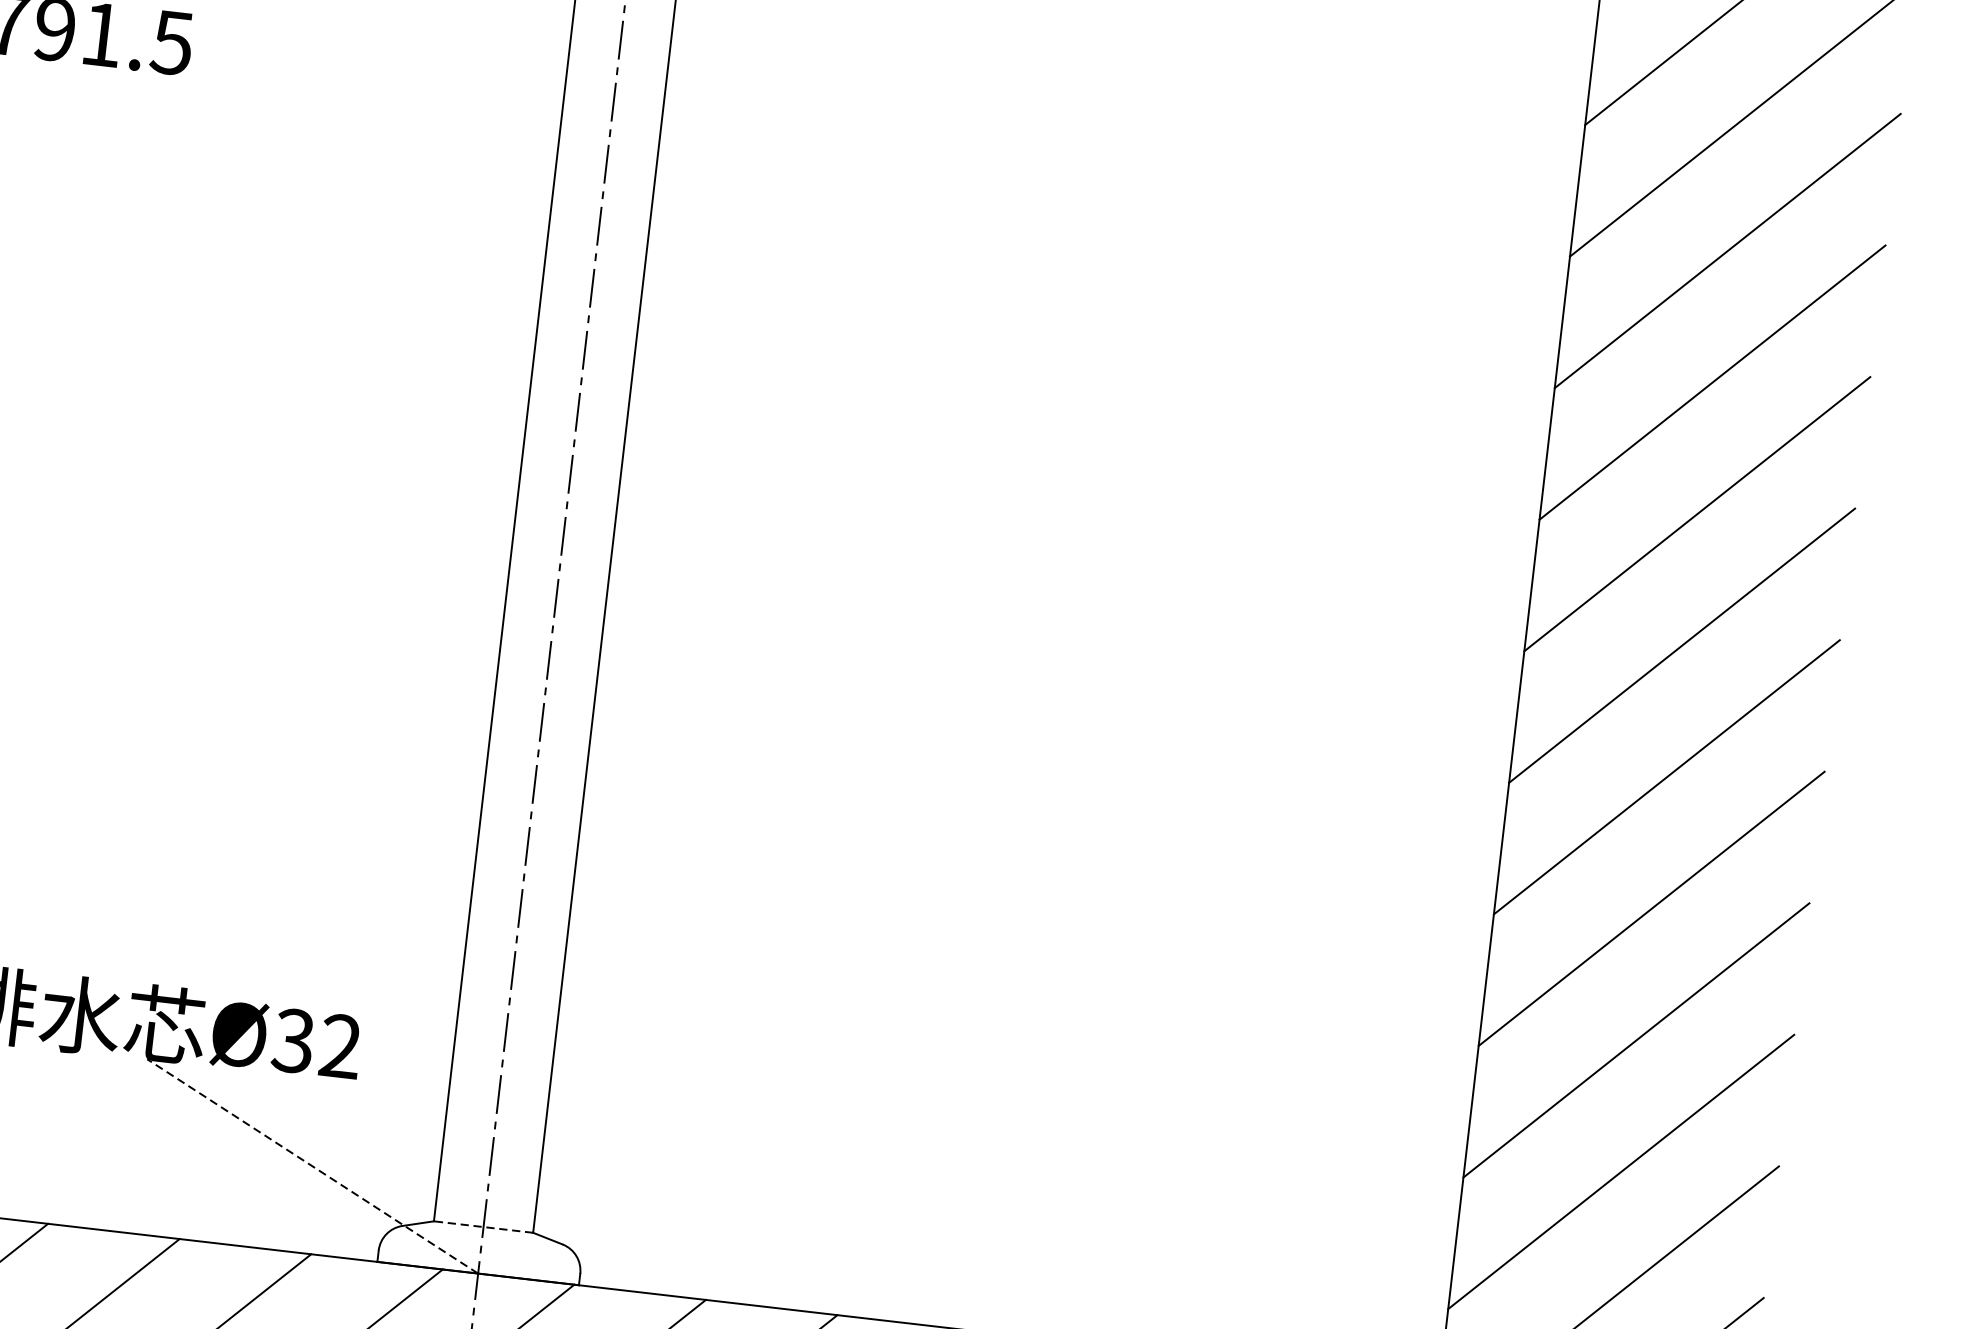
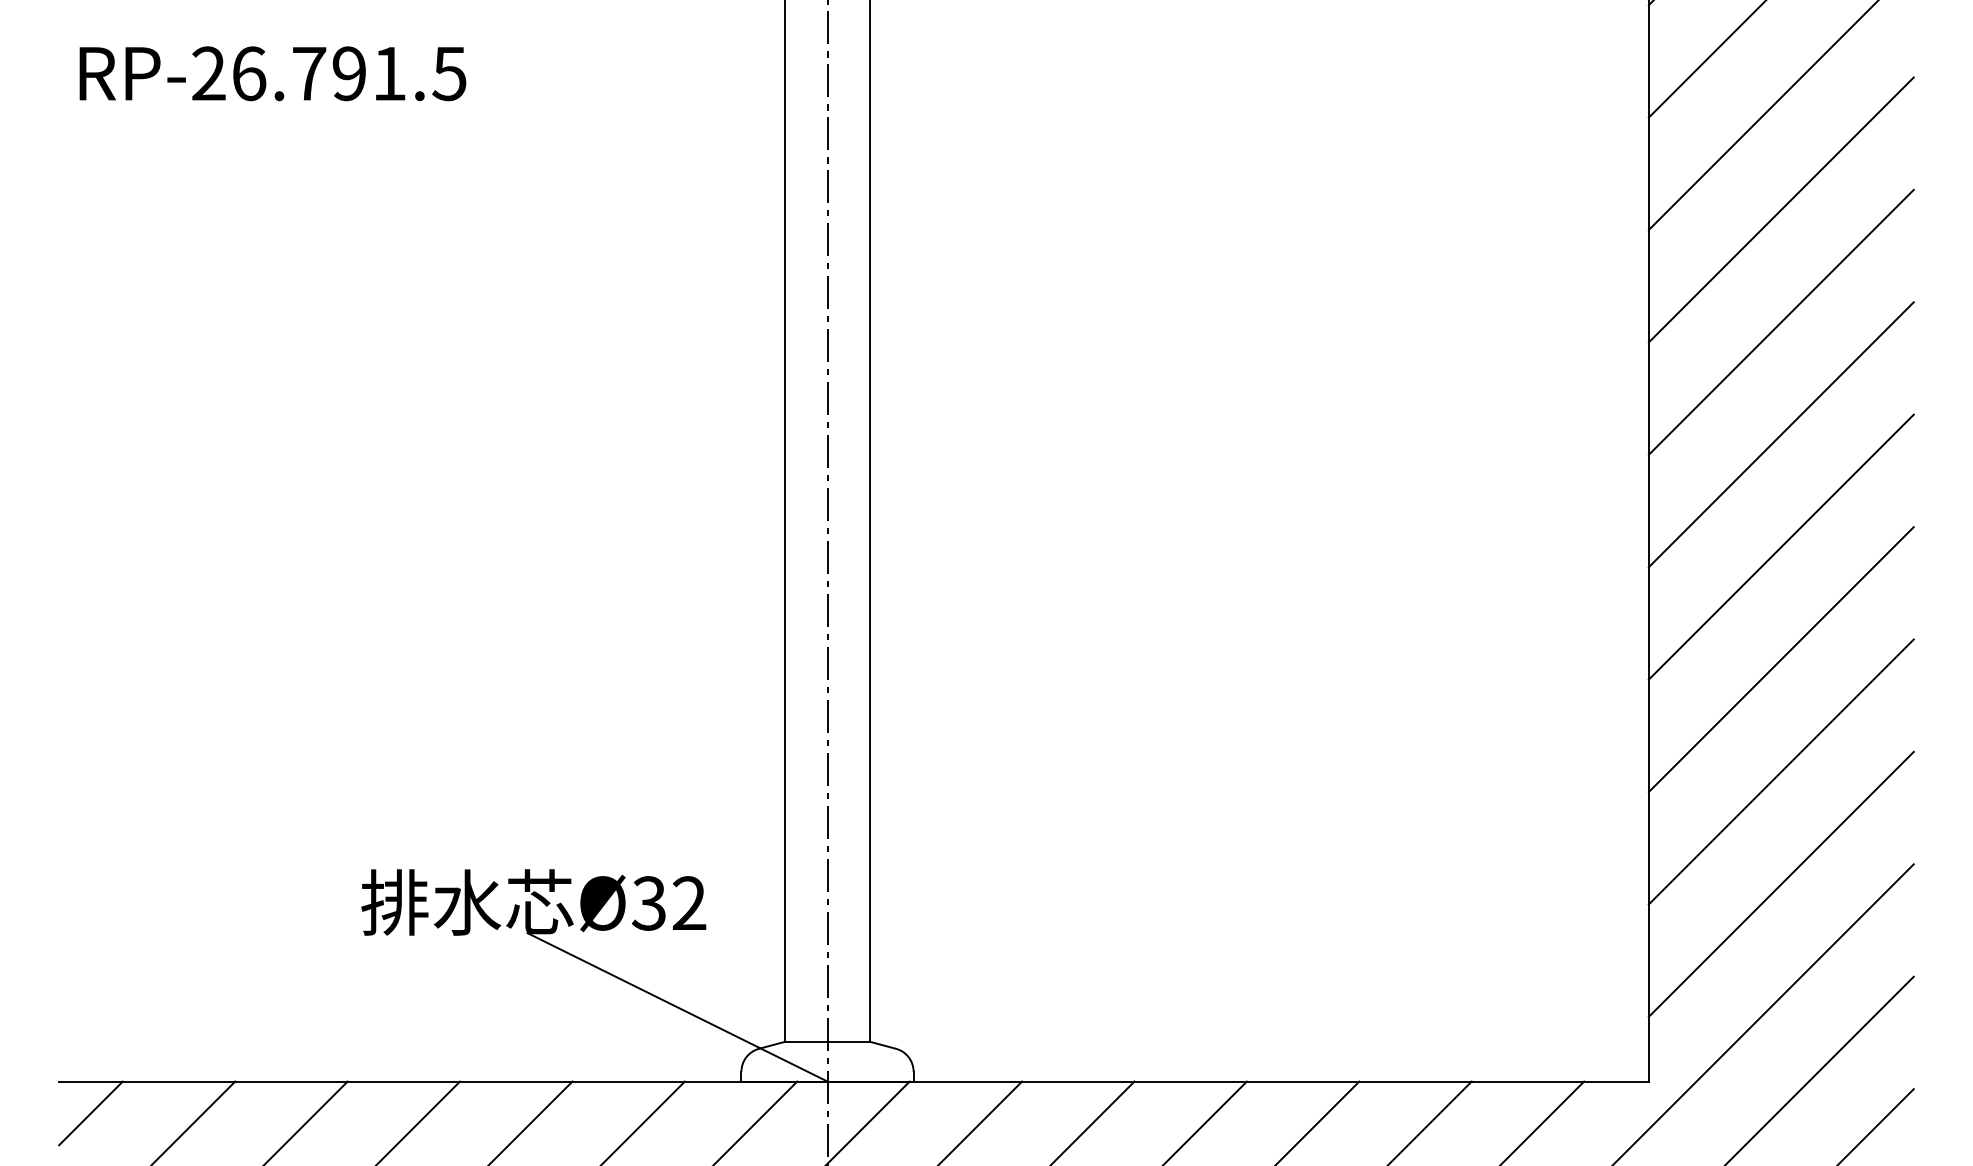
line: (312, 1166) -> (677, 1007), dashed -> solid
line: (483, 1226) -> (827, 1041), dashed -> solid

